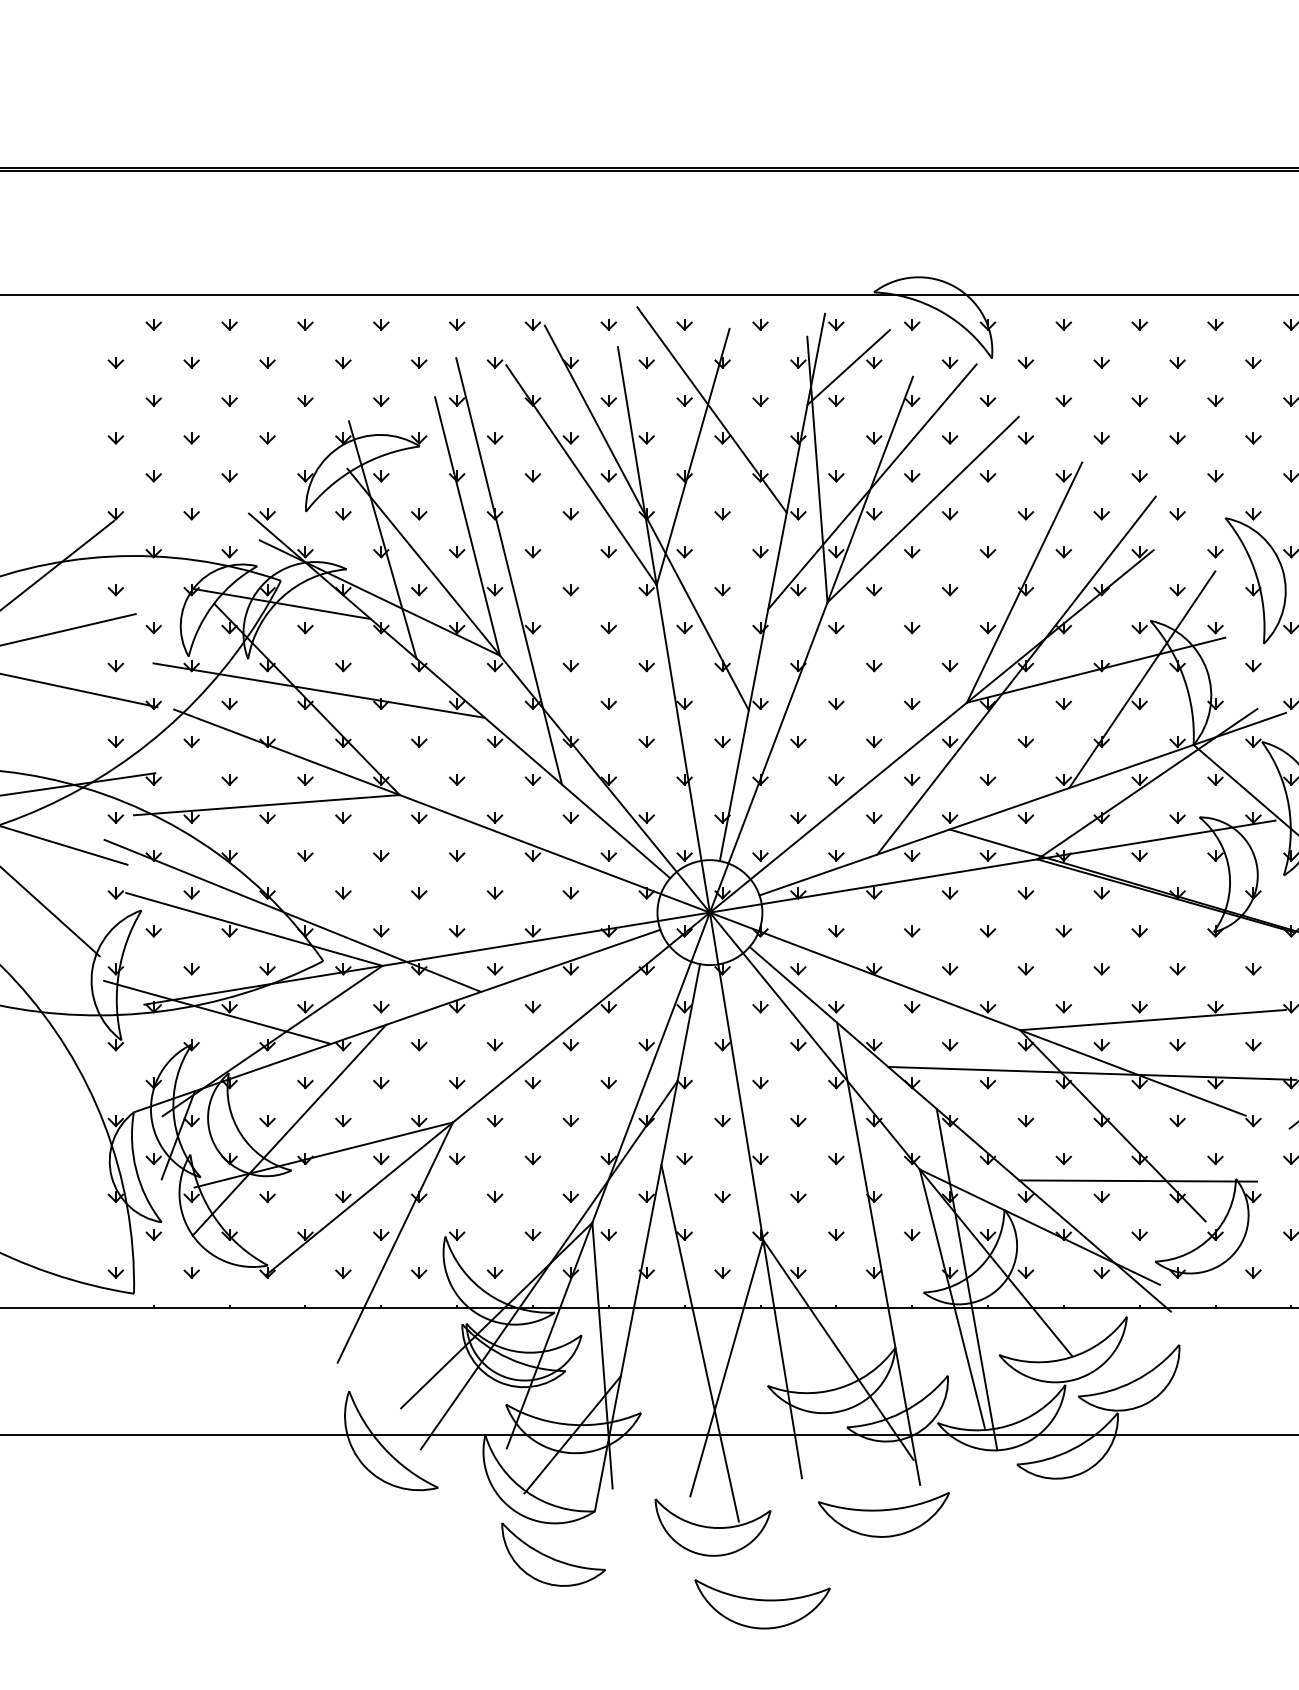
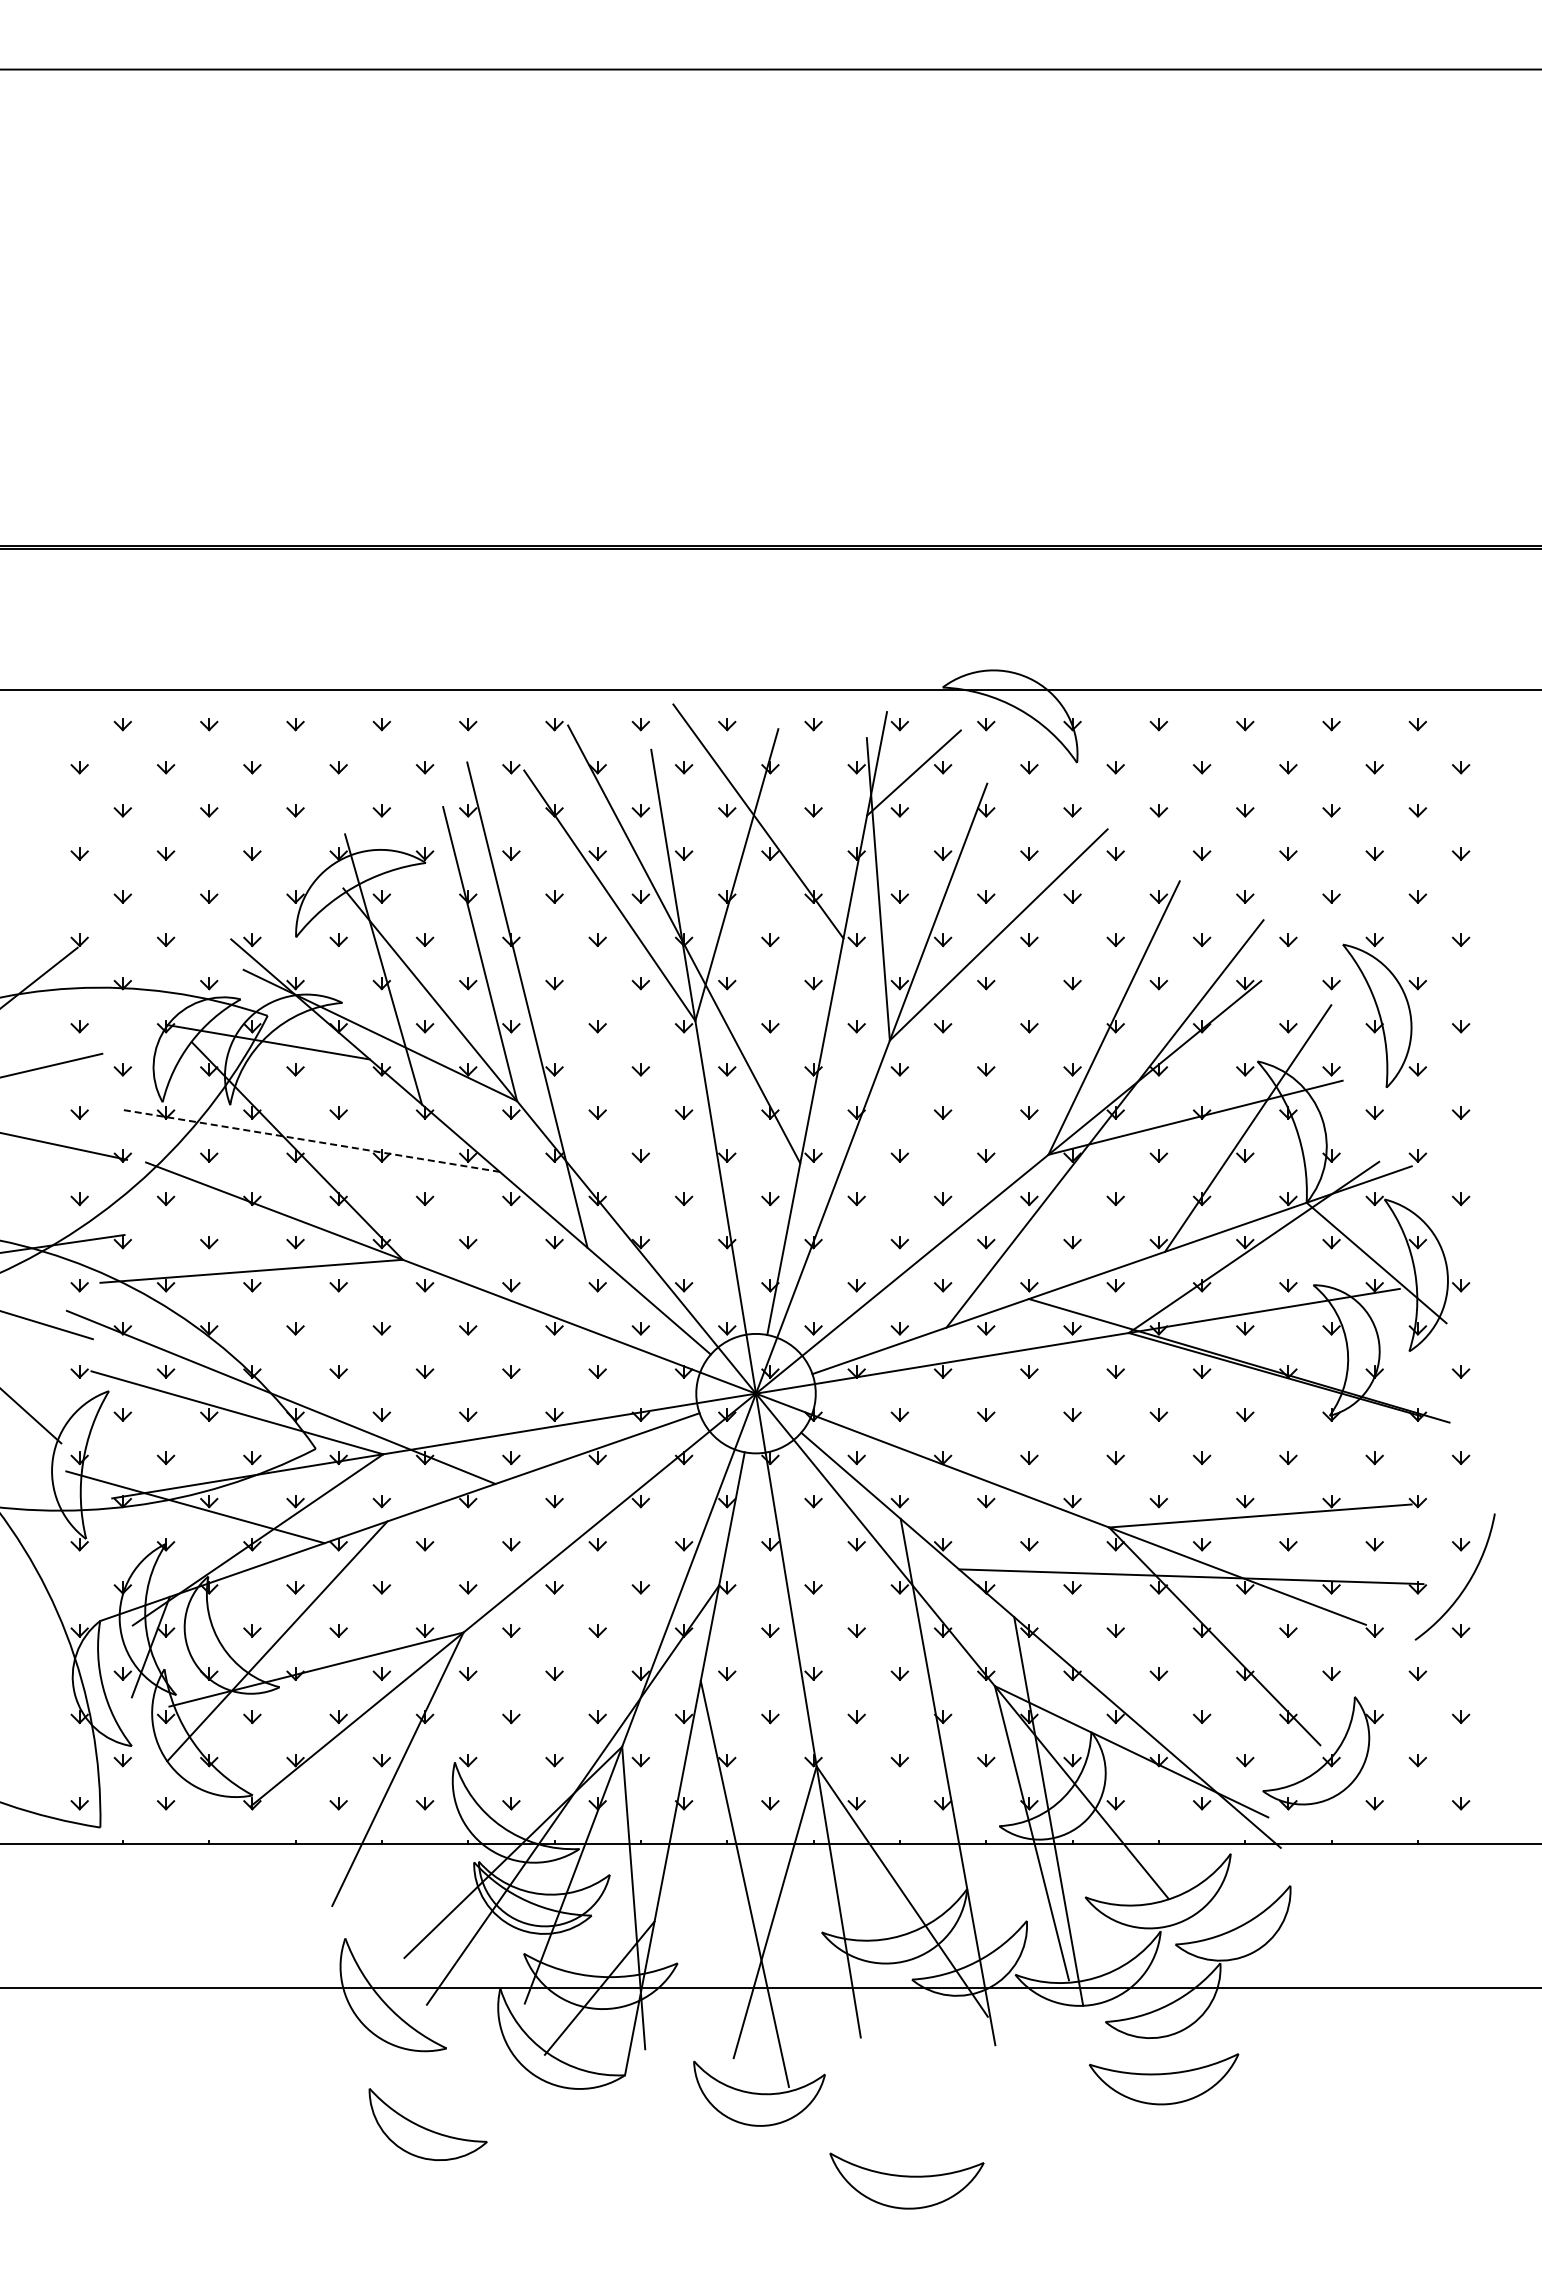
line: (871, 486) -> (940, 908), removed
line: (318, 690) -> (310, 1140), solid -> dashed
line: (1138, 1180) -> (1243, 1698), removed
part: (883, 1515) -> (1163, 2079), moved
part: (553, 1554) -> (427, 2124), moved
part: (762, 1603) -> (906, 2180), moved

